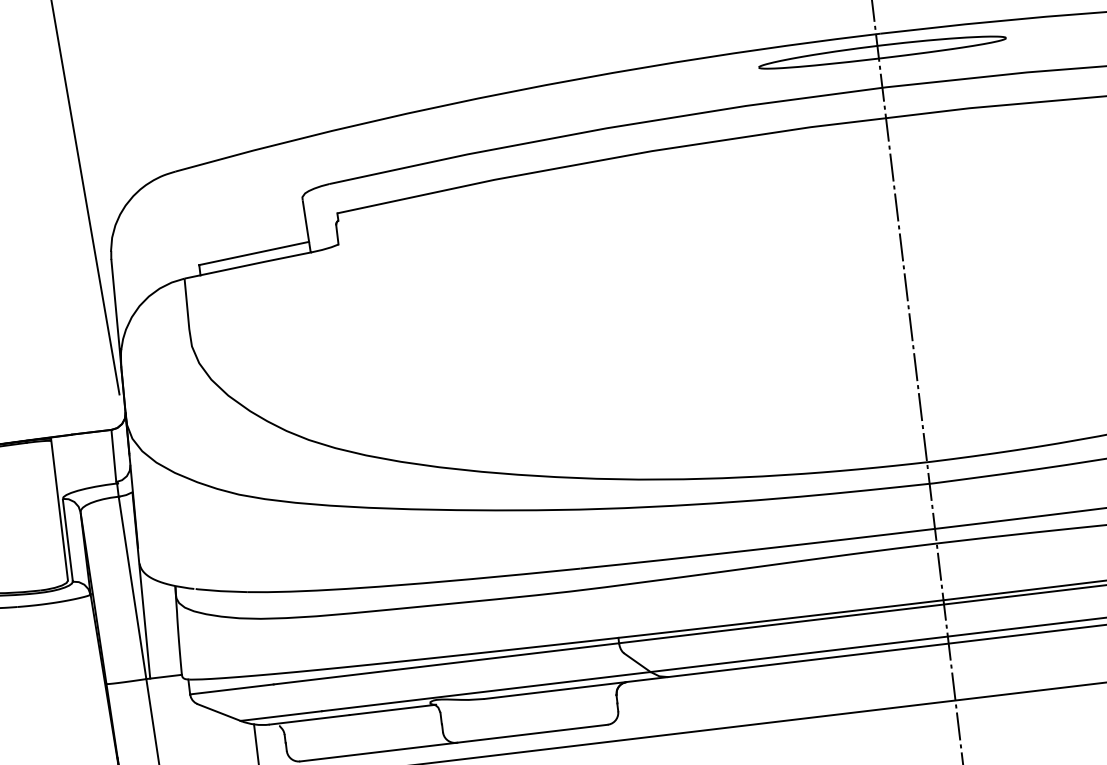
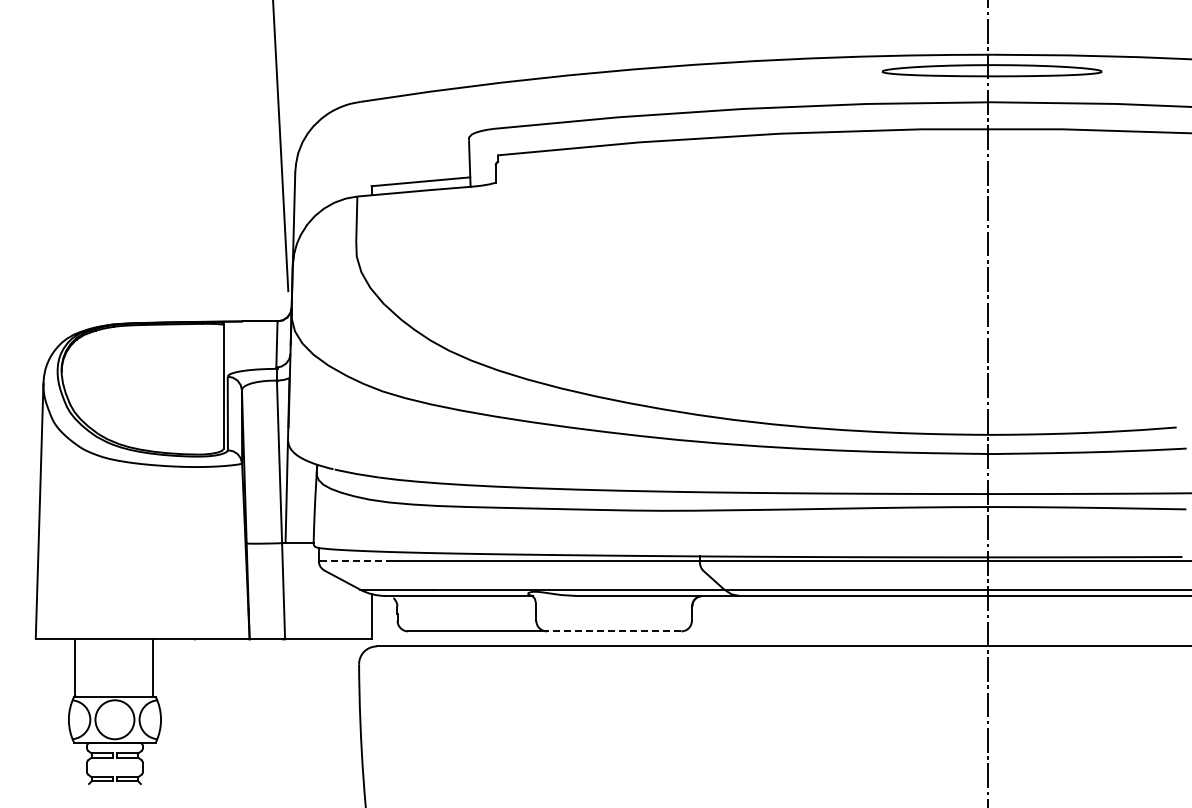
line: (231, 689) -> (355, 561), solid -> dashed
line: (531, 734) -> (613, 631), solid -> dashed

